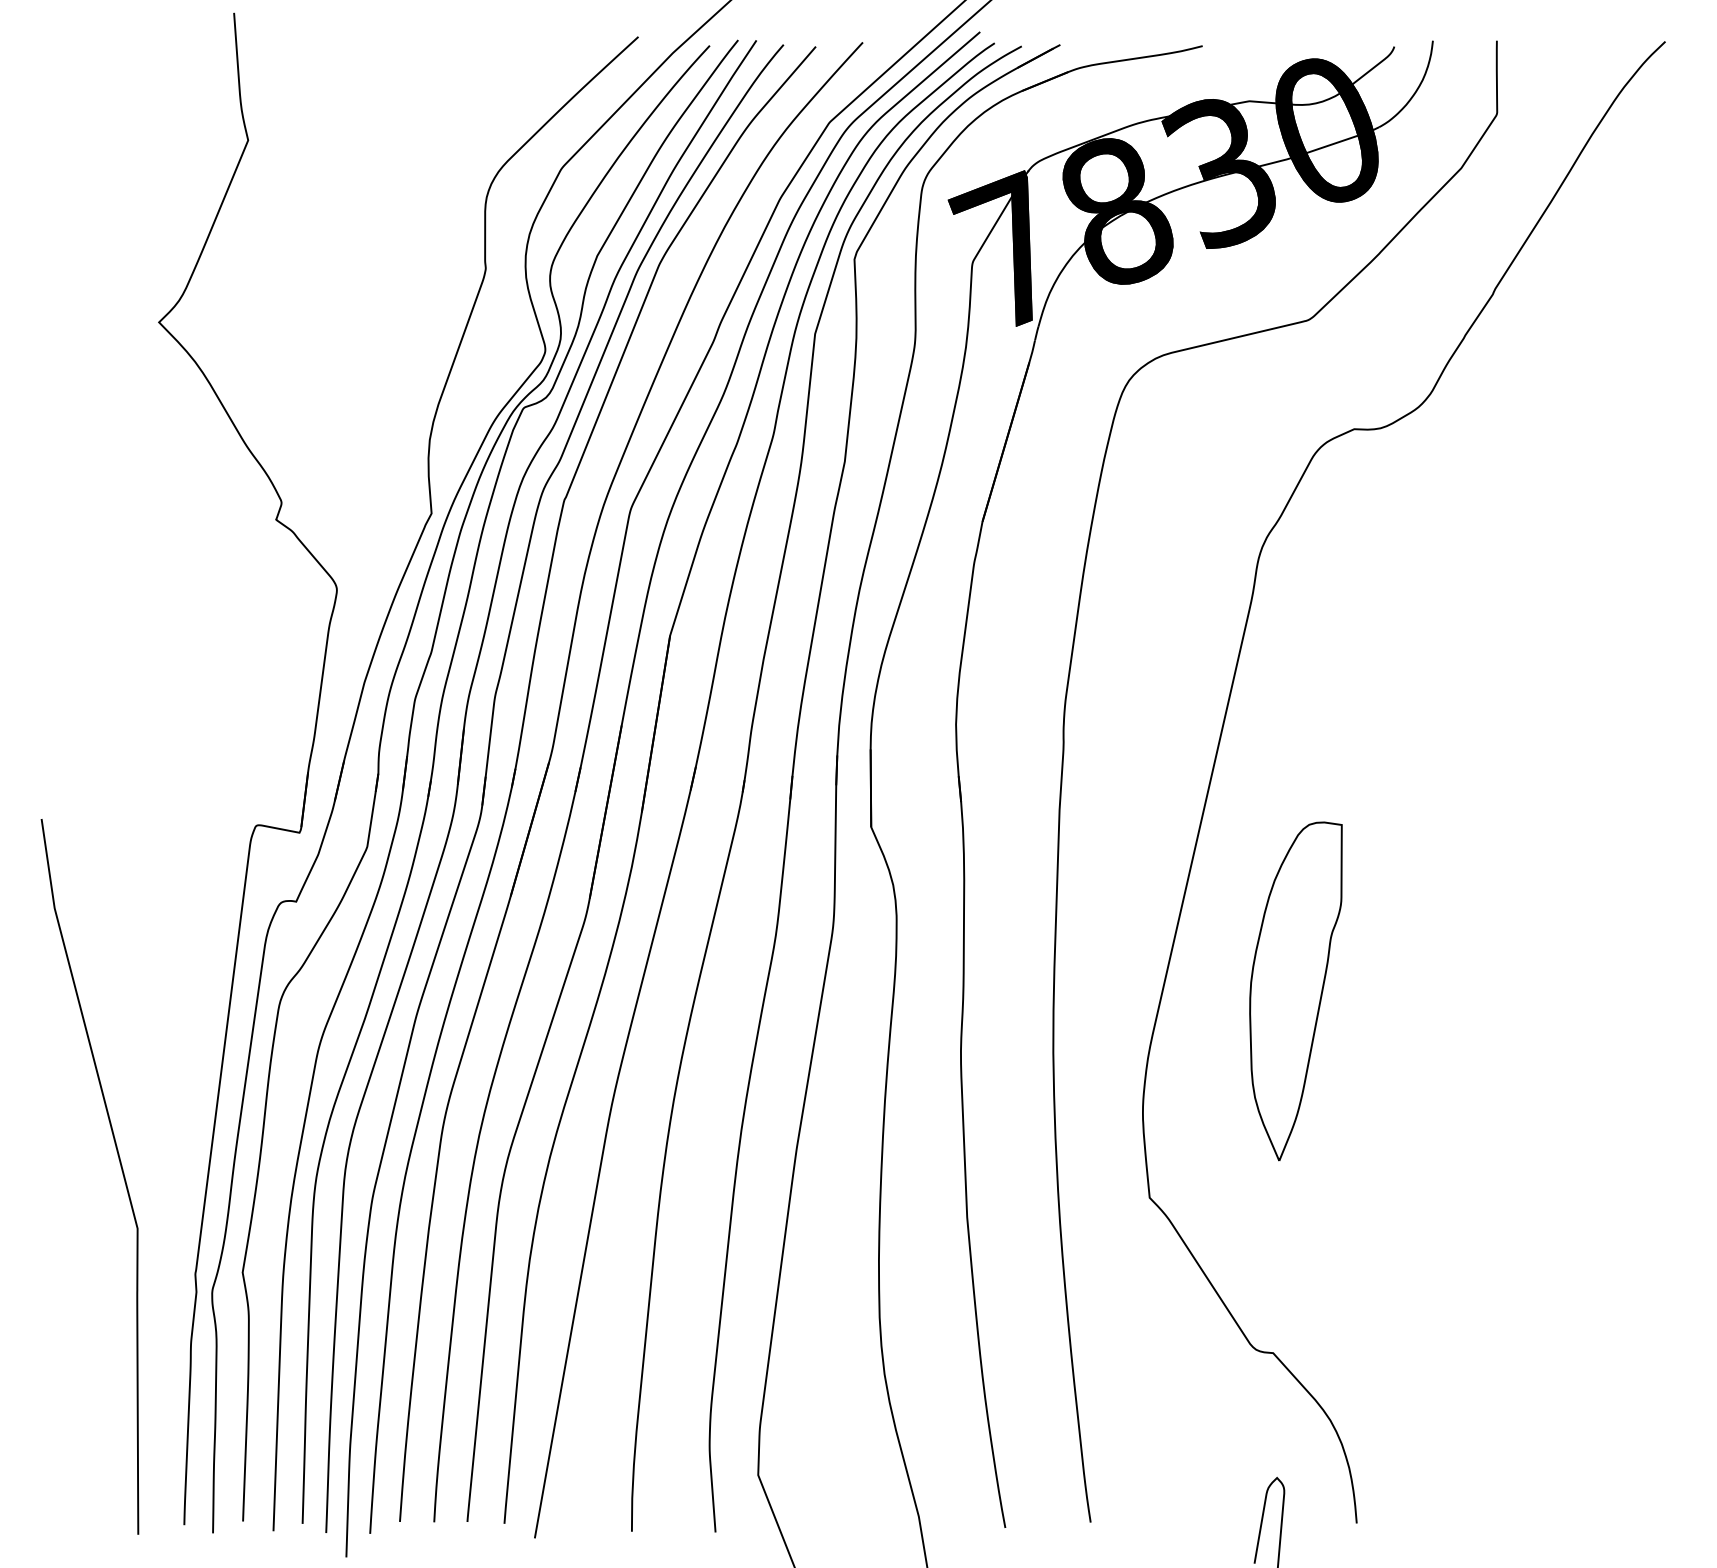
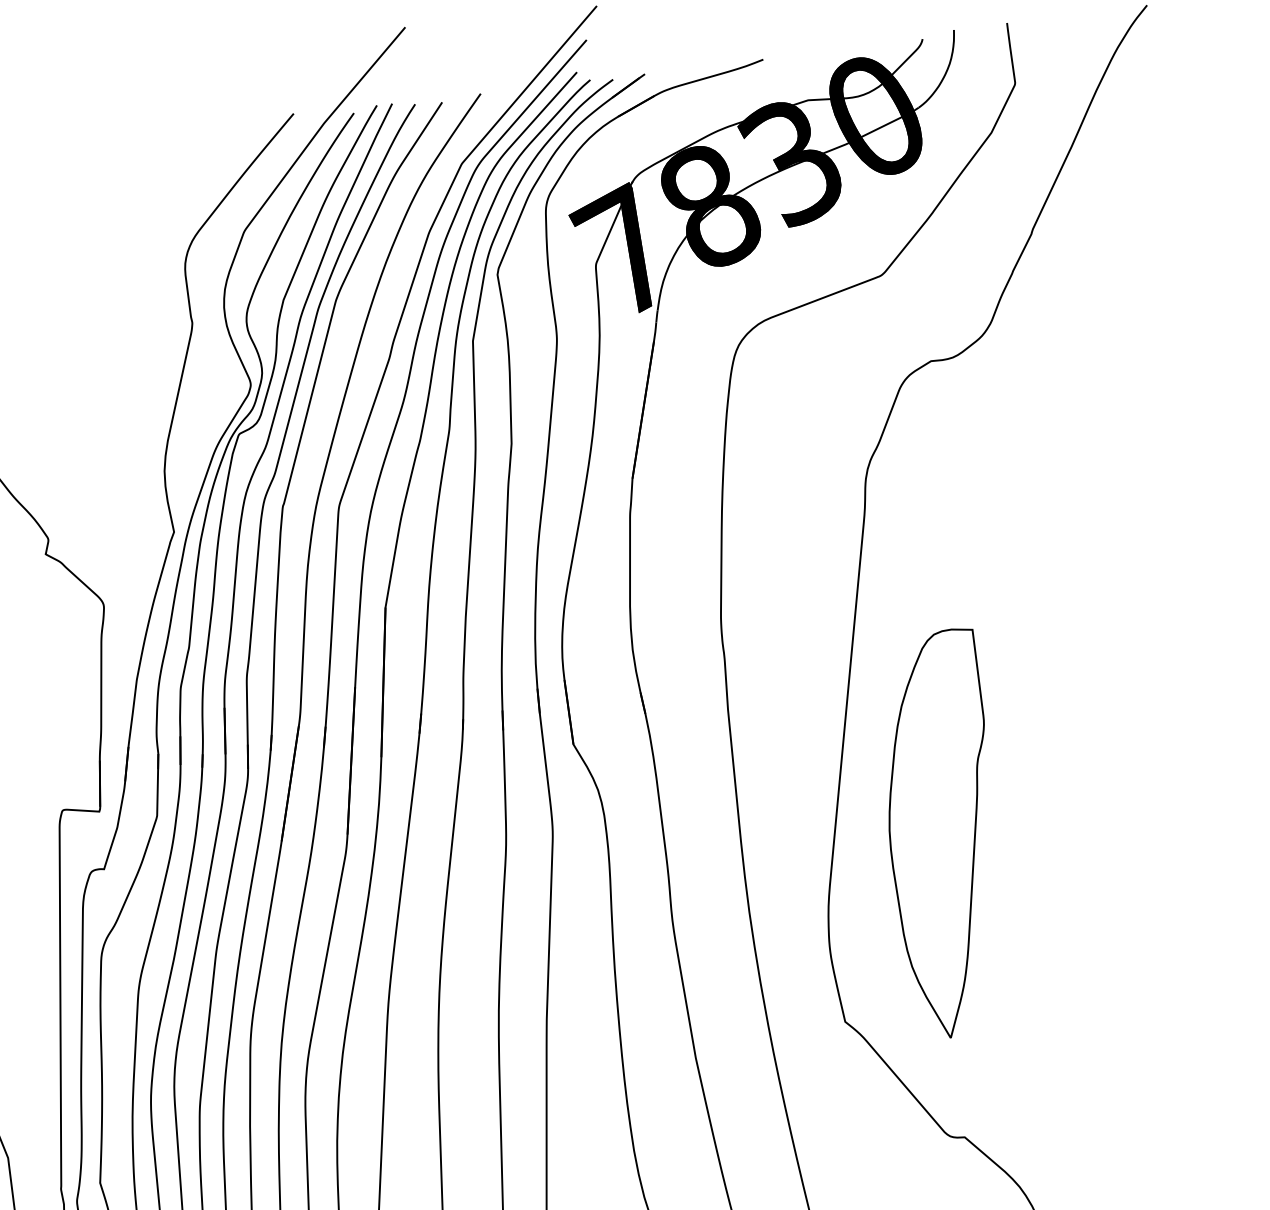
part: (1295, 991) -> (943, 834), size x1.43

